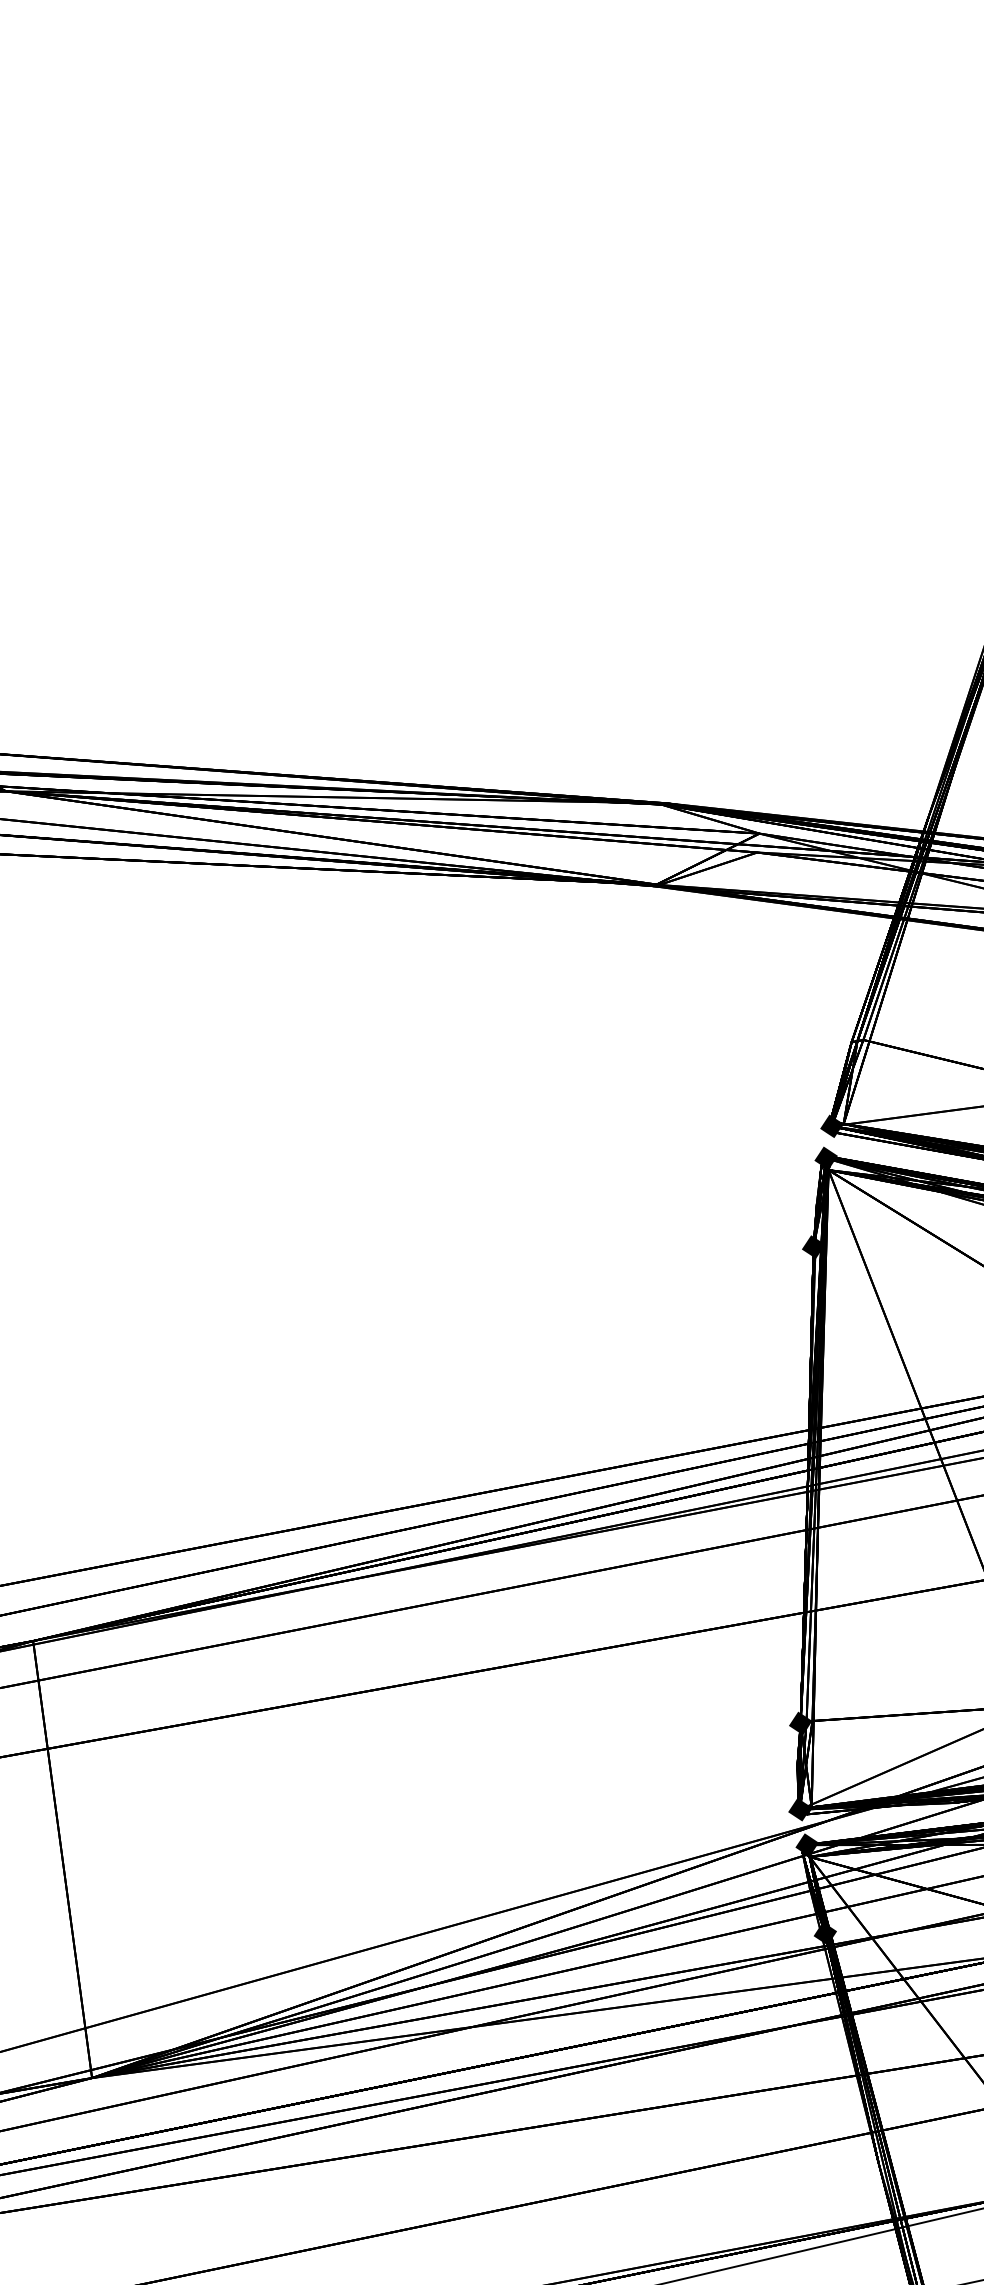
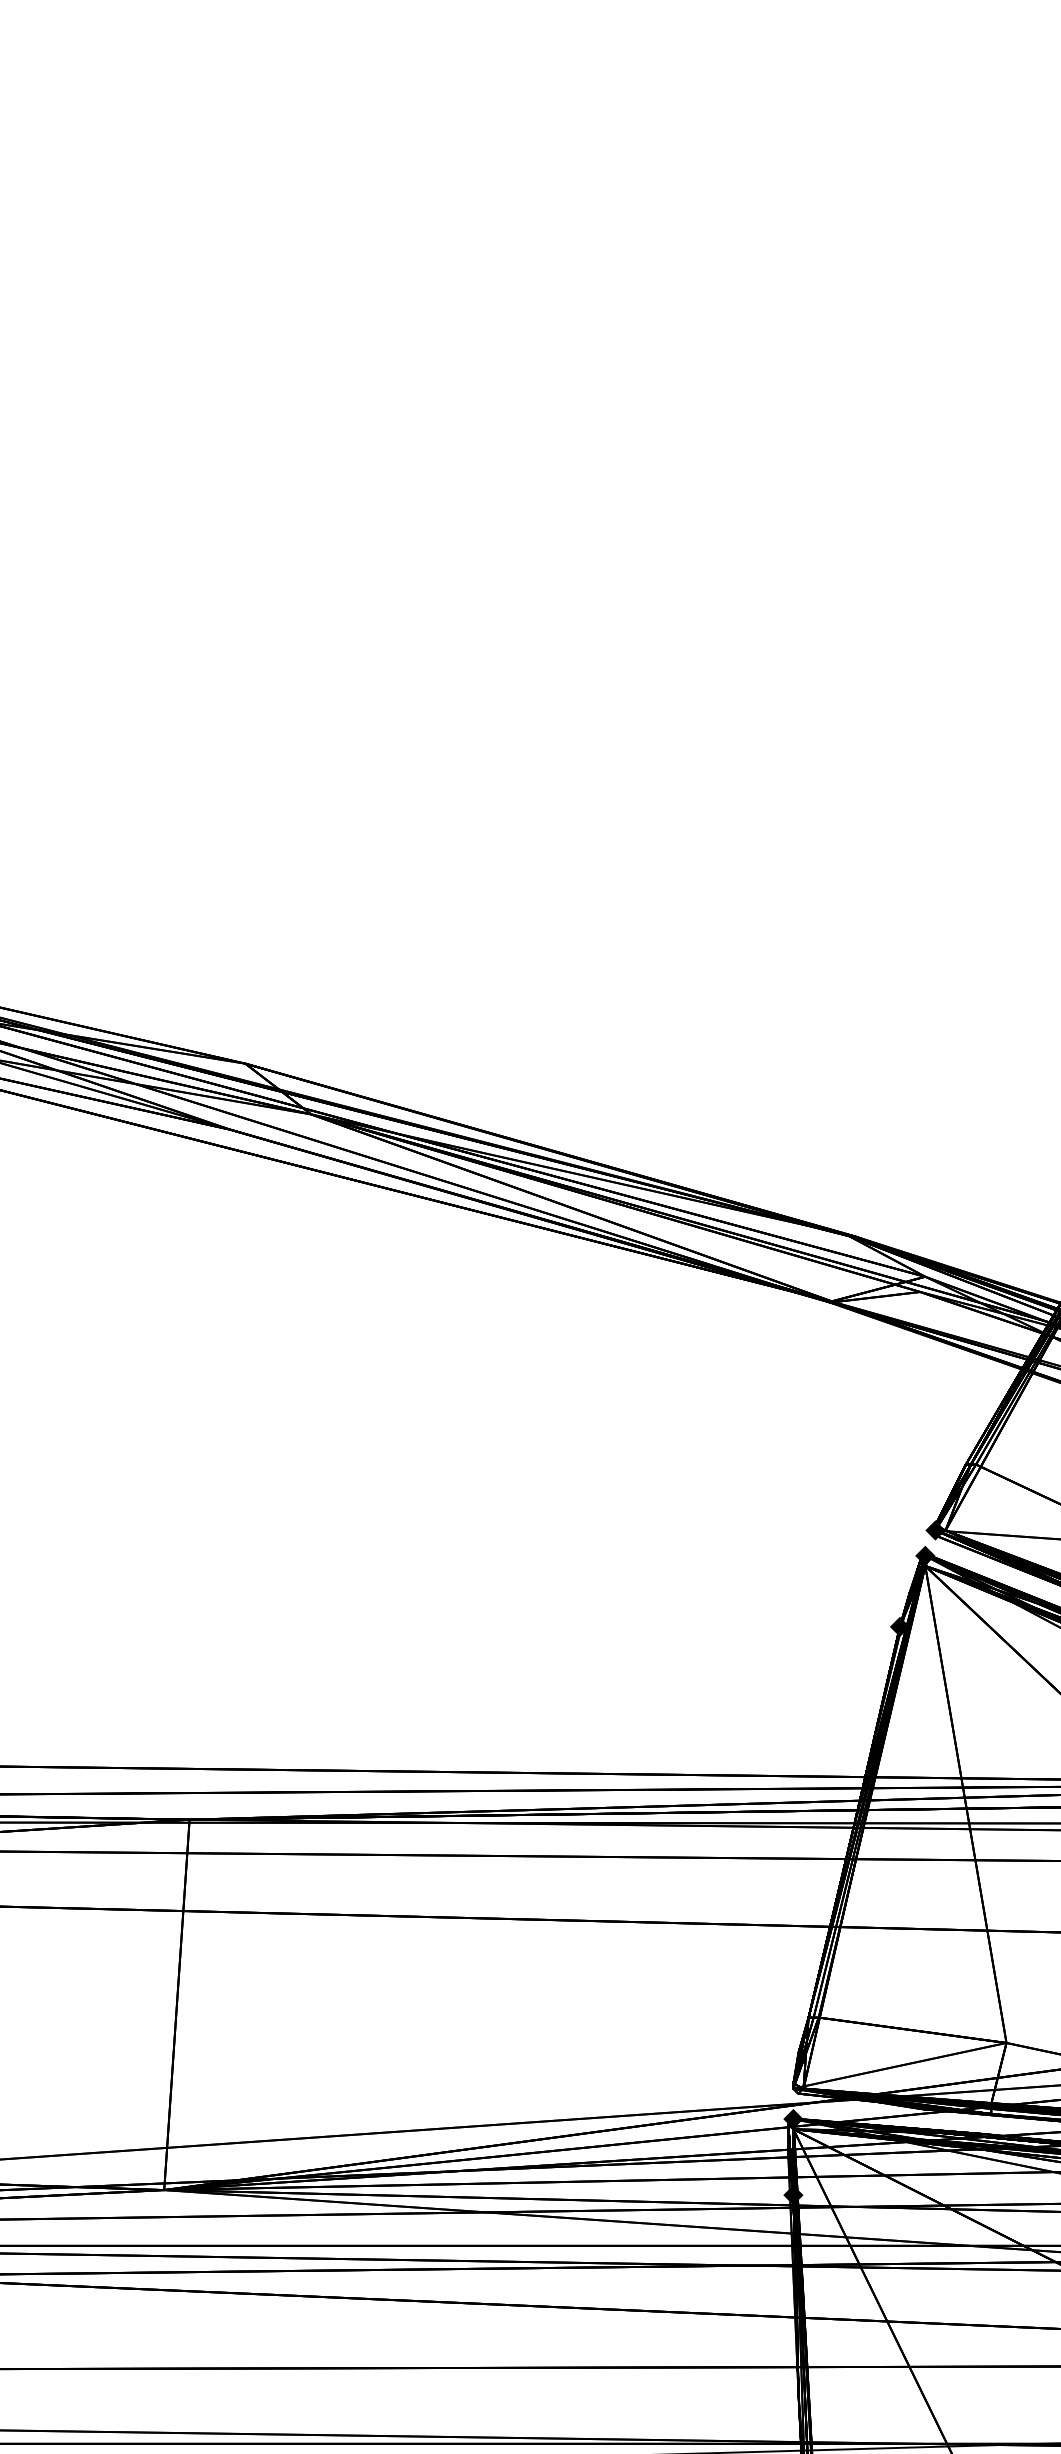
fill: (800, 1723) -> (808, 2017), removed
fill: (800, 1809) -> (793, 2088), removed

